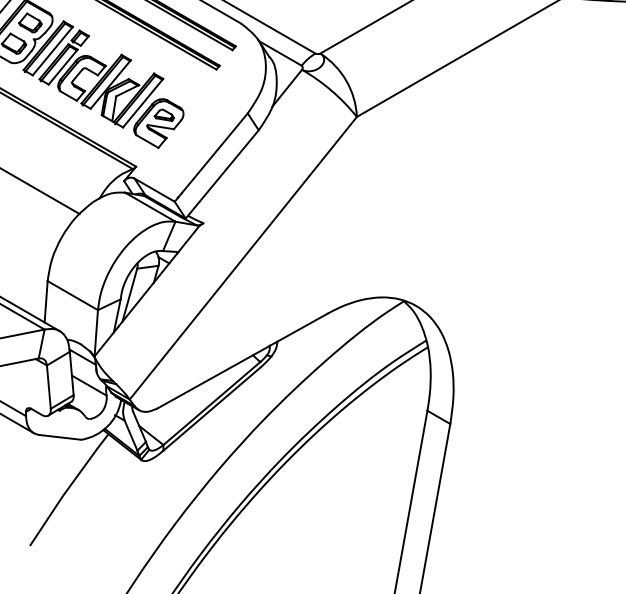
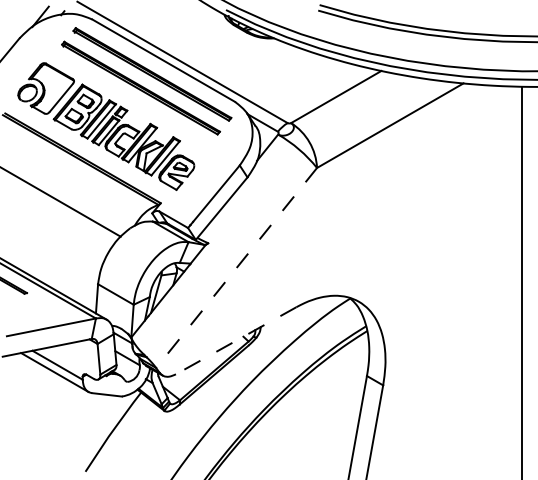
line: (243, 258) -> (236, 268), solid -> dashed
line: (243, 360) -> (236, 340), solid -> dashed

